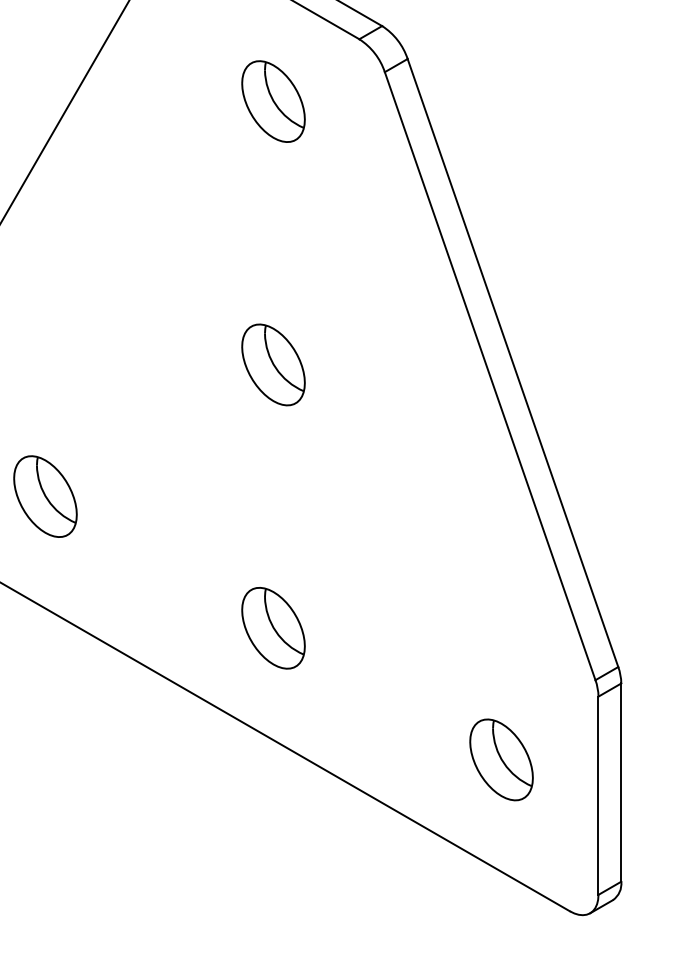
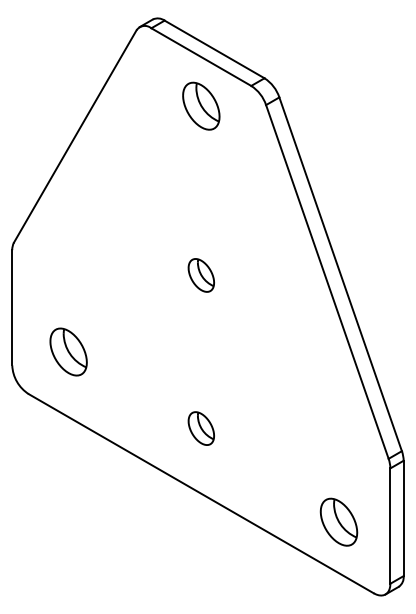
part: (273, 100) -> (201, 105), moved
part: (273, 365) -> (201, 275), size x0.7
part: (273, 628) -> (201, 428), size x0.7
part: (500, 758) -> (338, 521), moved

